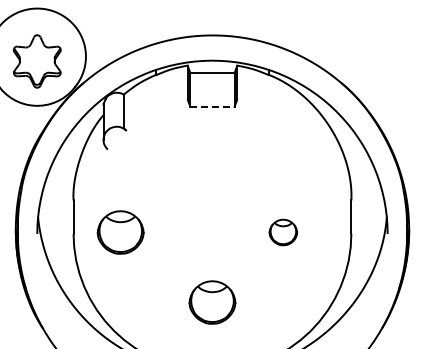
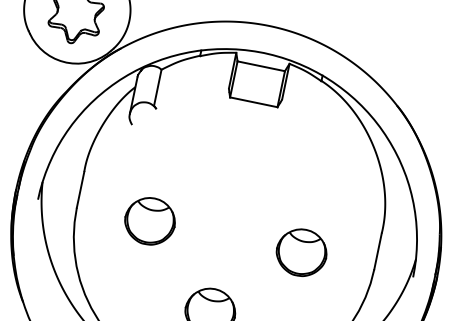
line: (212, 106) -> (253, 102), dashed -> solid
part: (120, 232) -> (149, 221), moved
part: (283, 232) -> (301, 252), size x1.67

